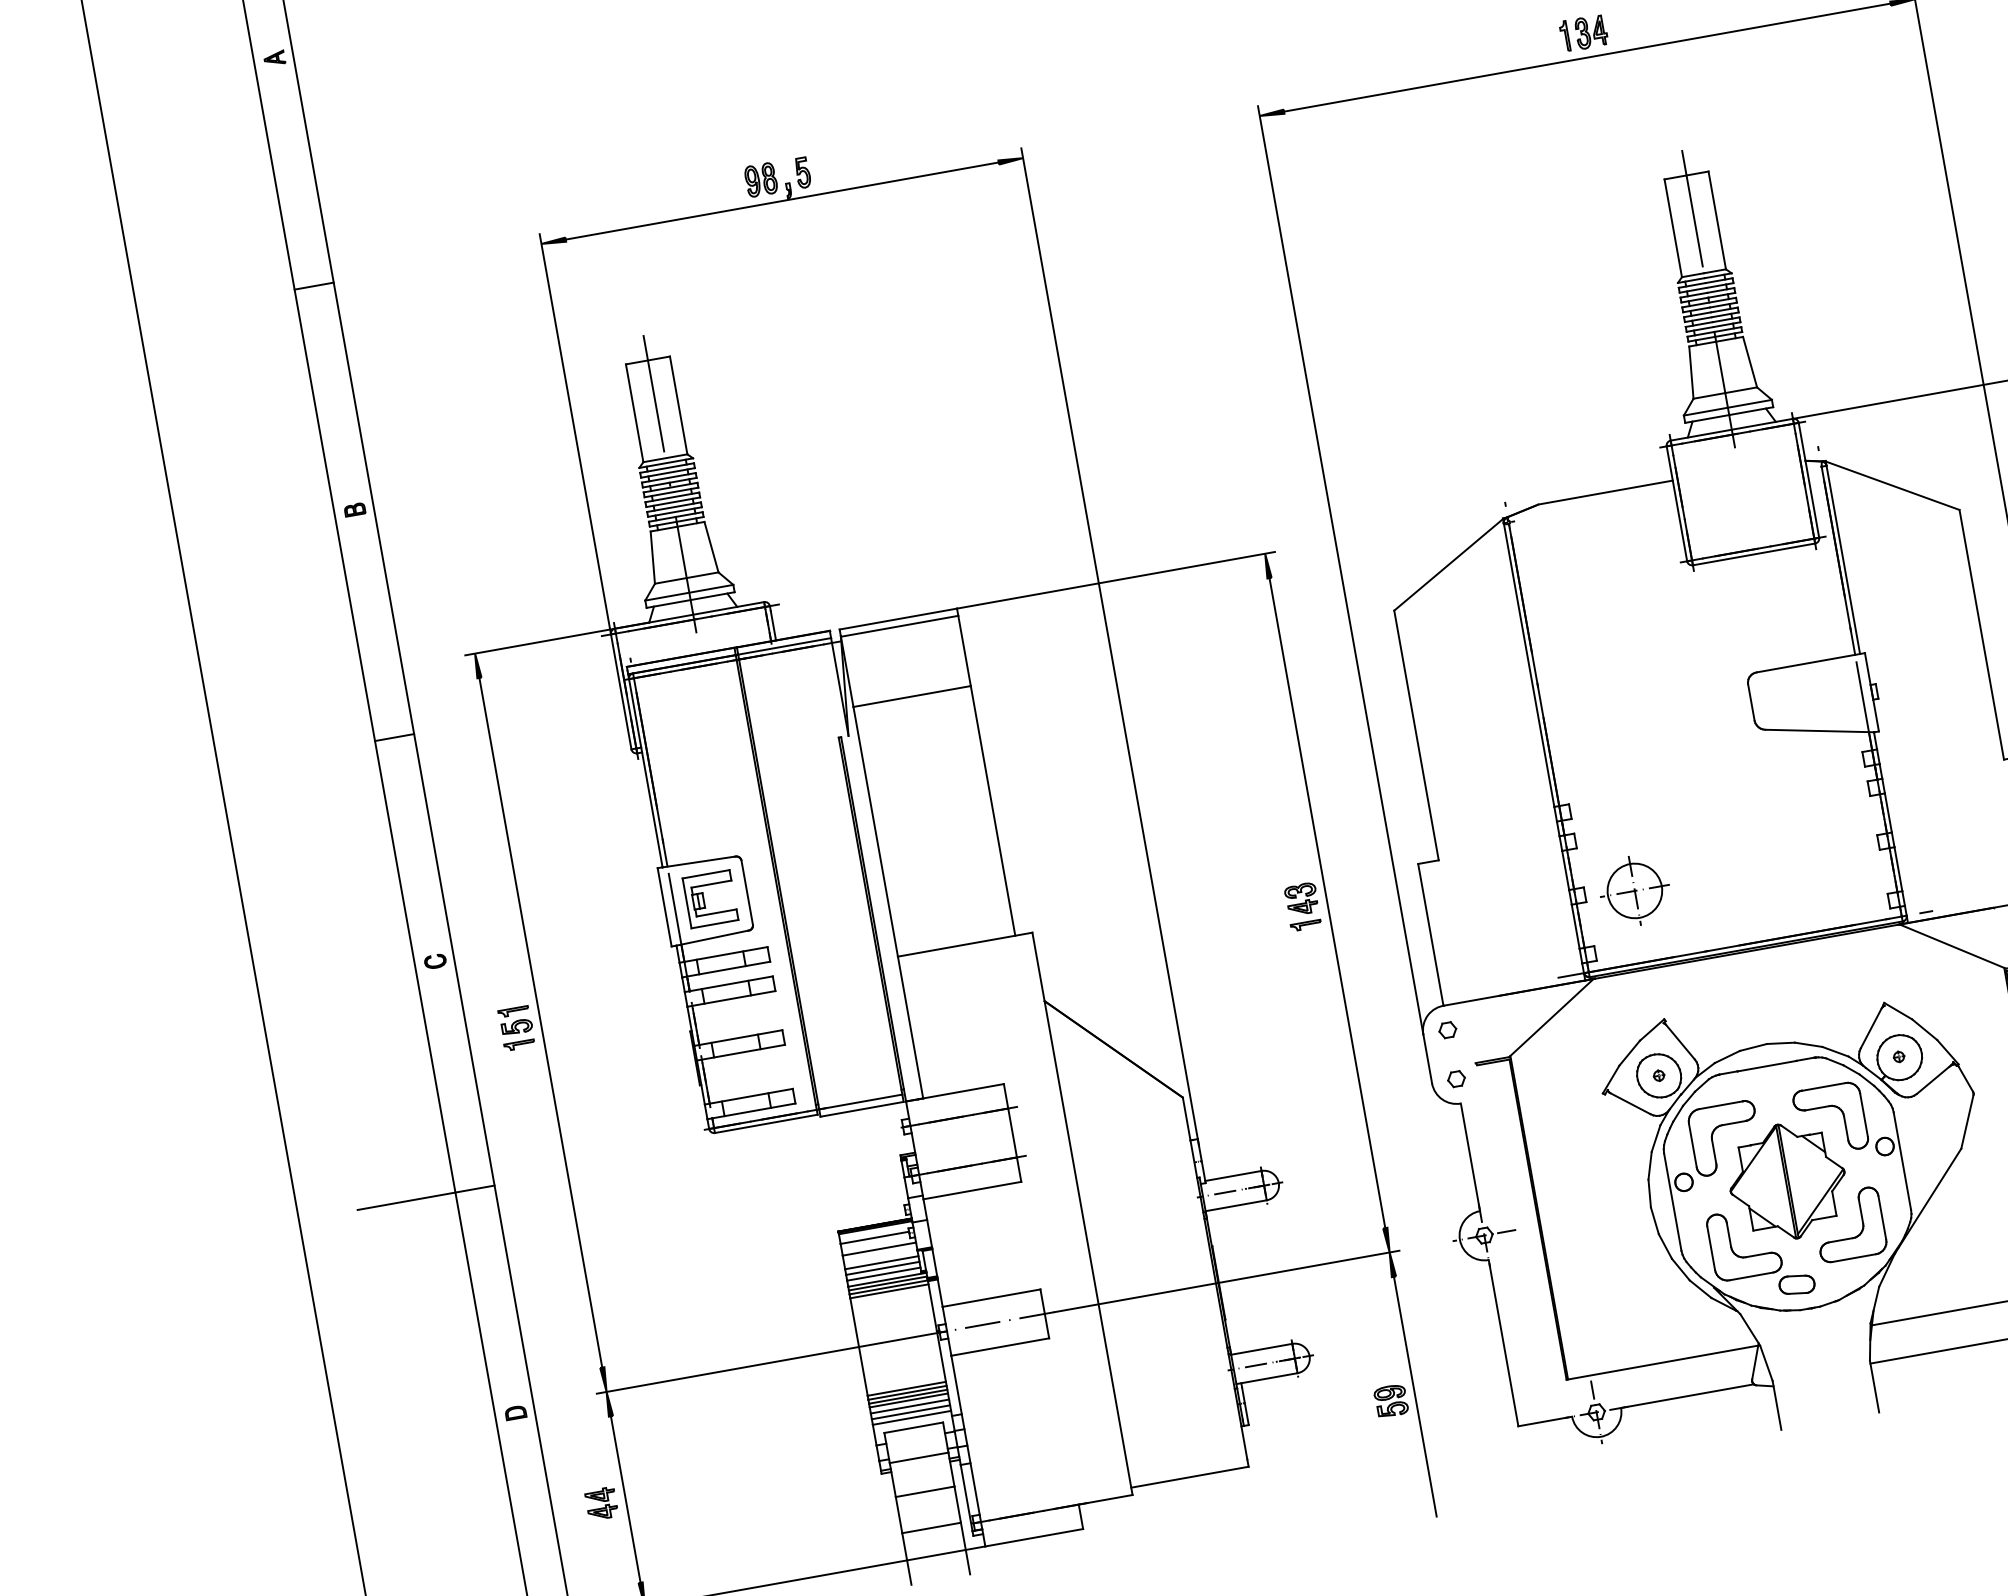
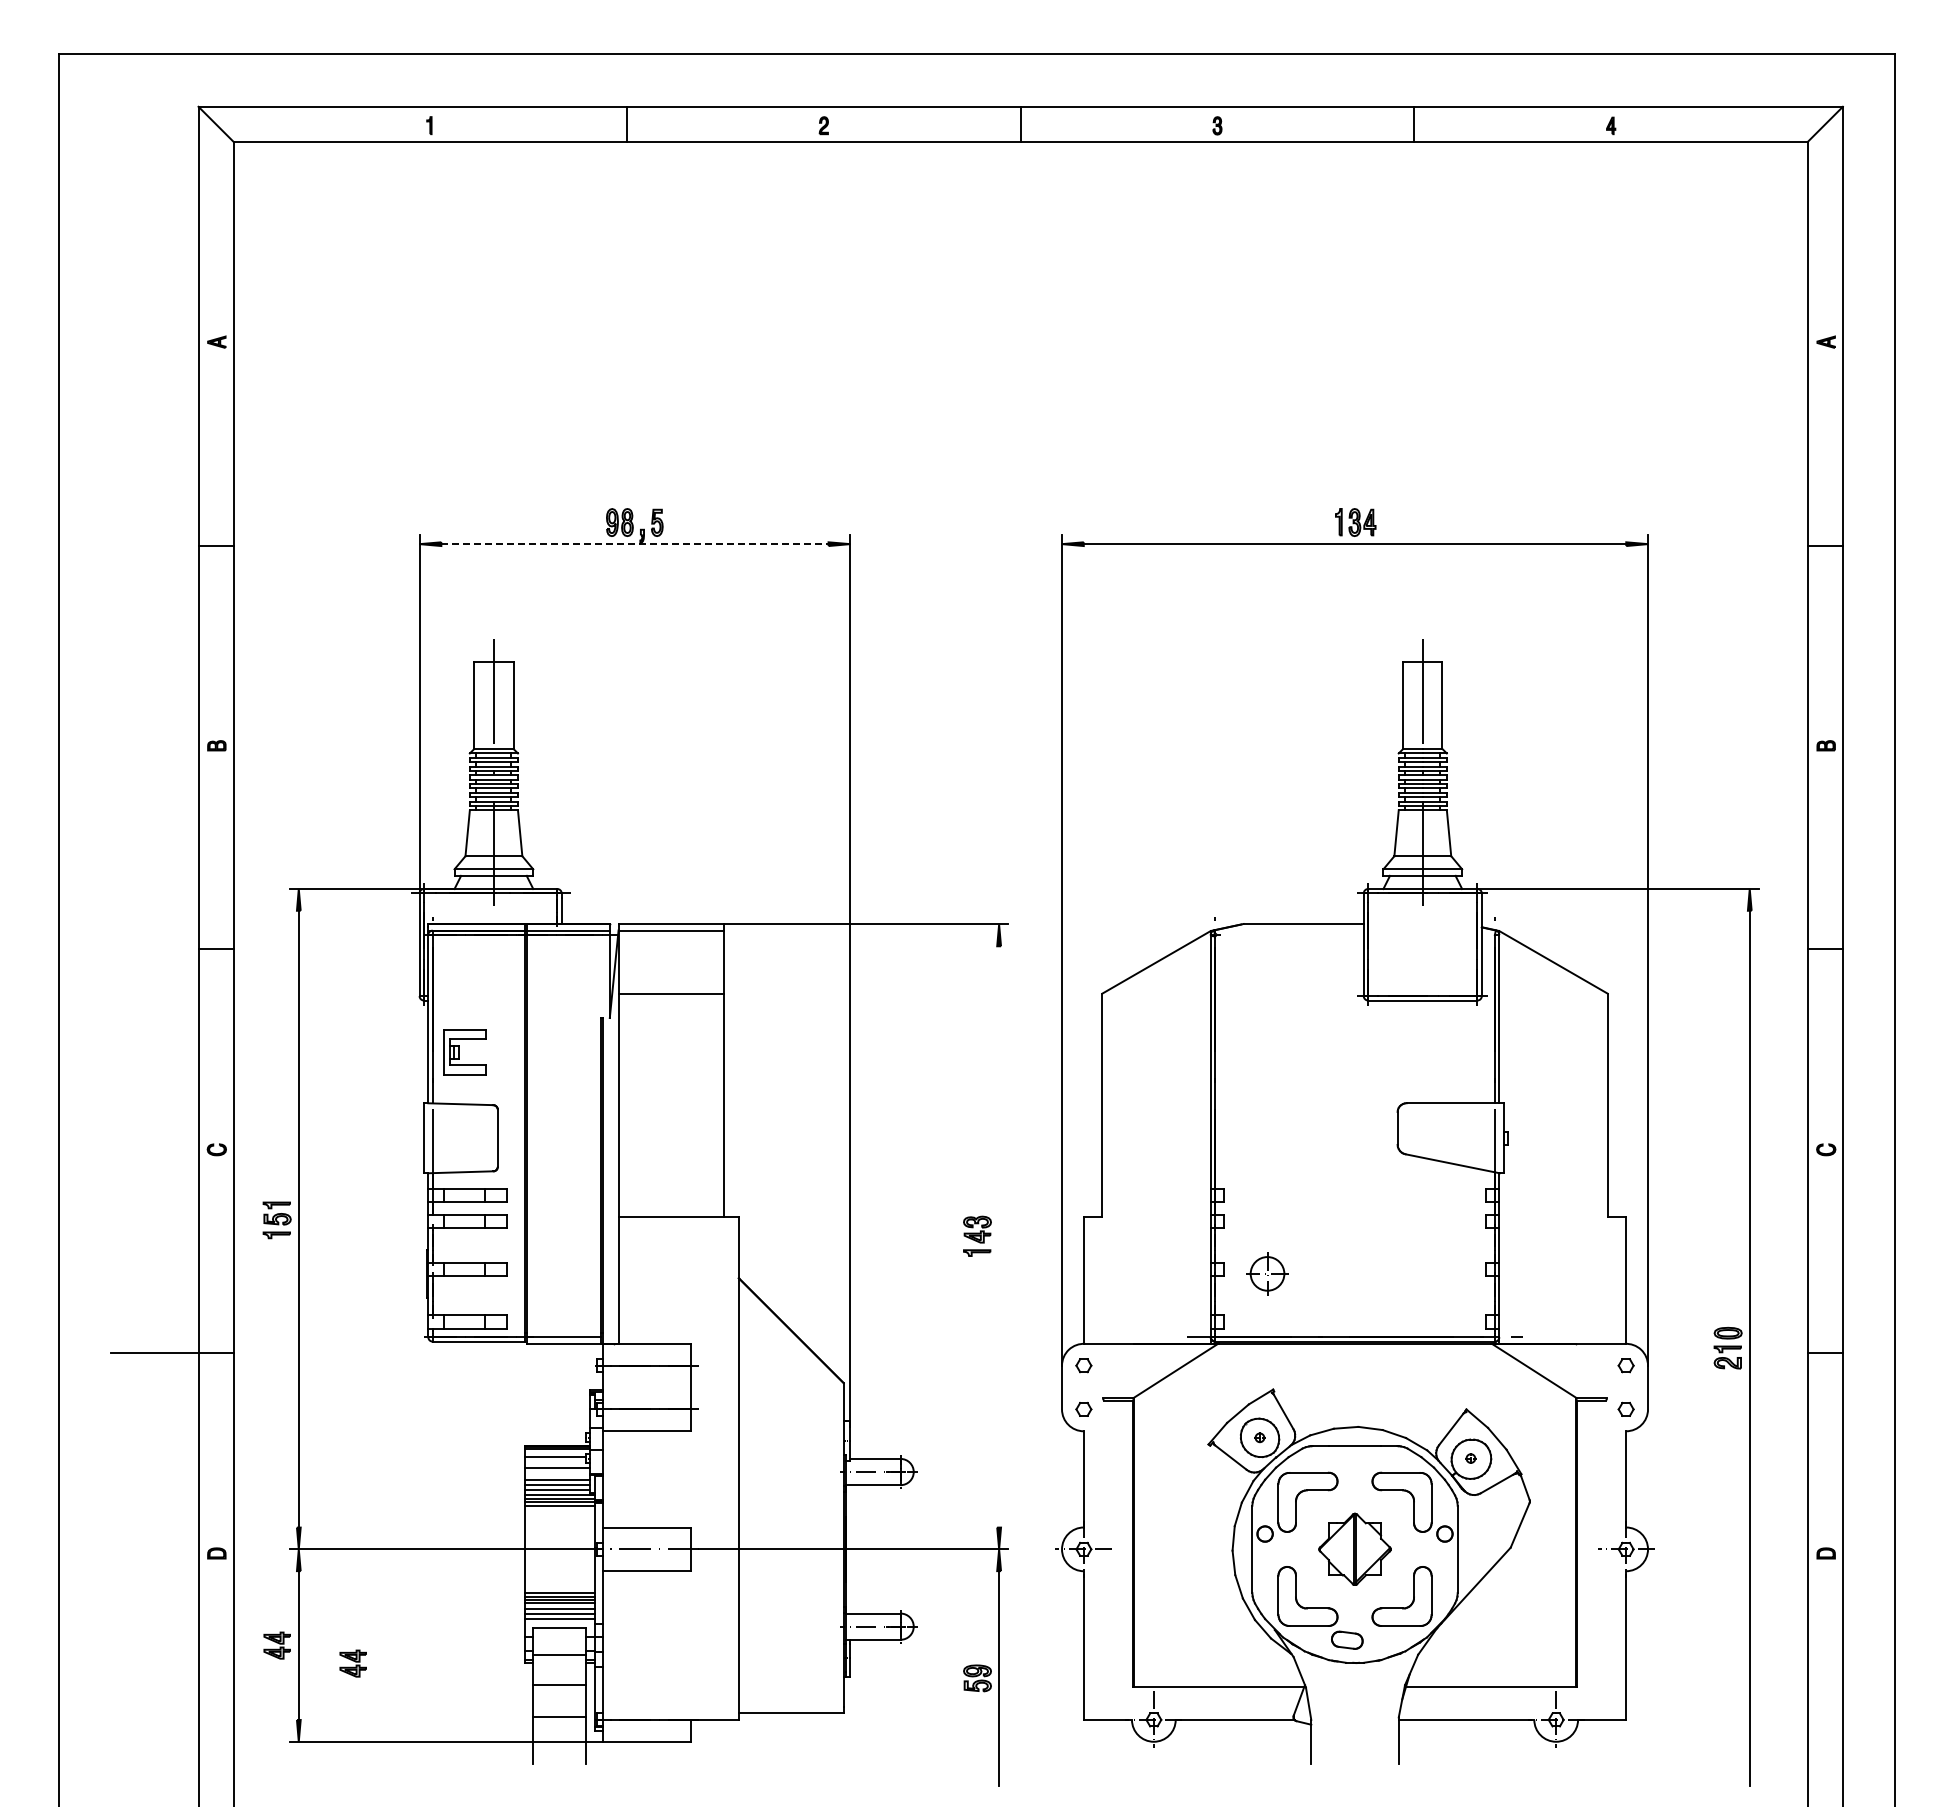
line: (781, 201) -> (634, 544), solid -> dashed
part: (1634, 890) -> (1267, 1273), size x0.7
part: (710, 899) -> (464, 1052), moved
line: (1327, 902) -> (999, 1236), removed
part: (1787, 1181) -> (1354, 1549), size x0.7
part: (689, 1508) -> (352, 1663), added

